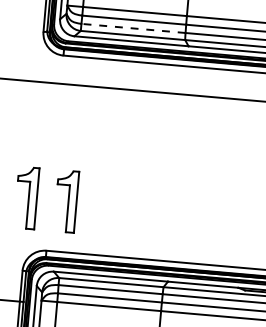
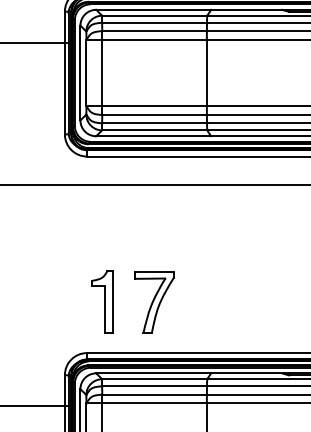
line: (133, 28) -> (154, 123), dashed -> solid
part: (26, 197) -> (62, 301), removed
part: (117, 206) -> (154, 302), added

